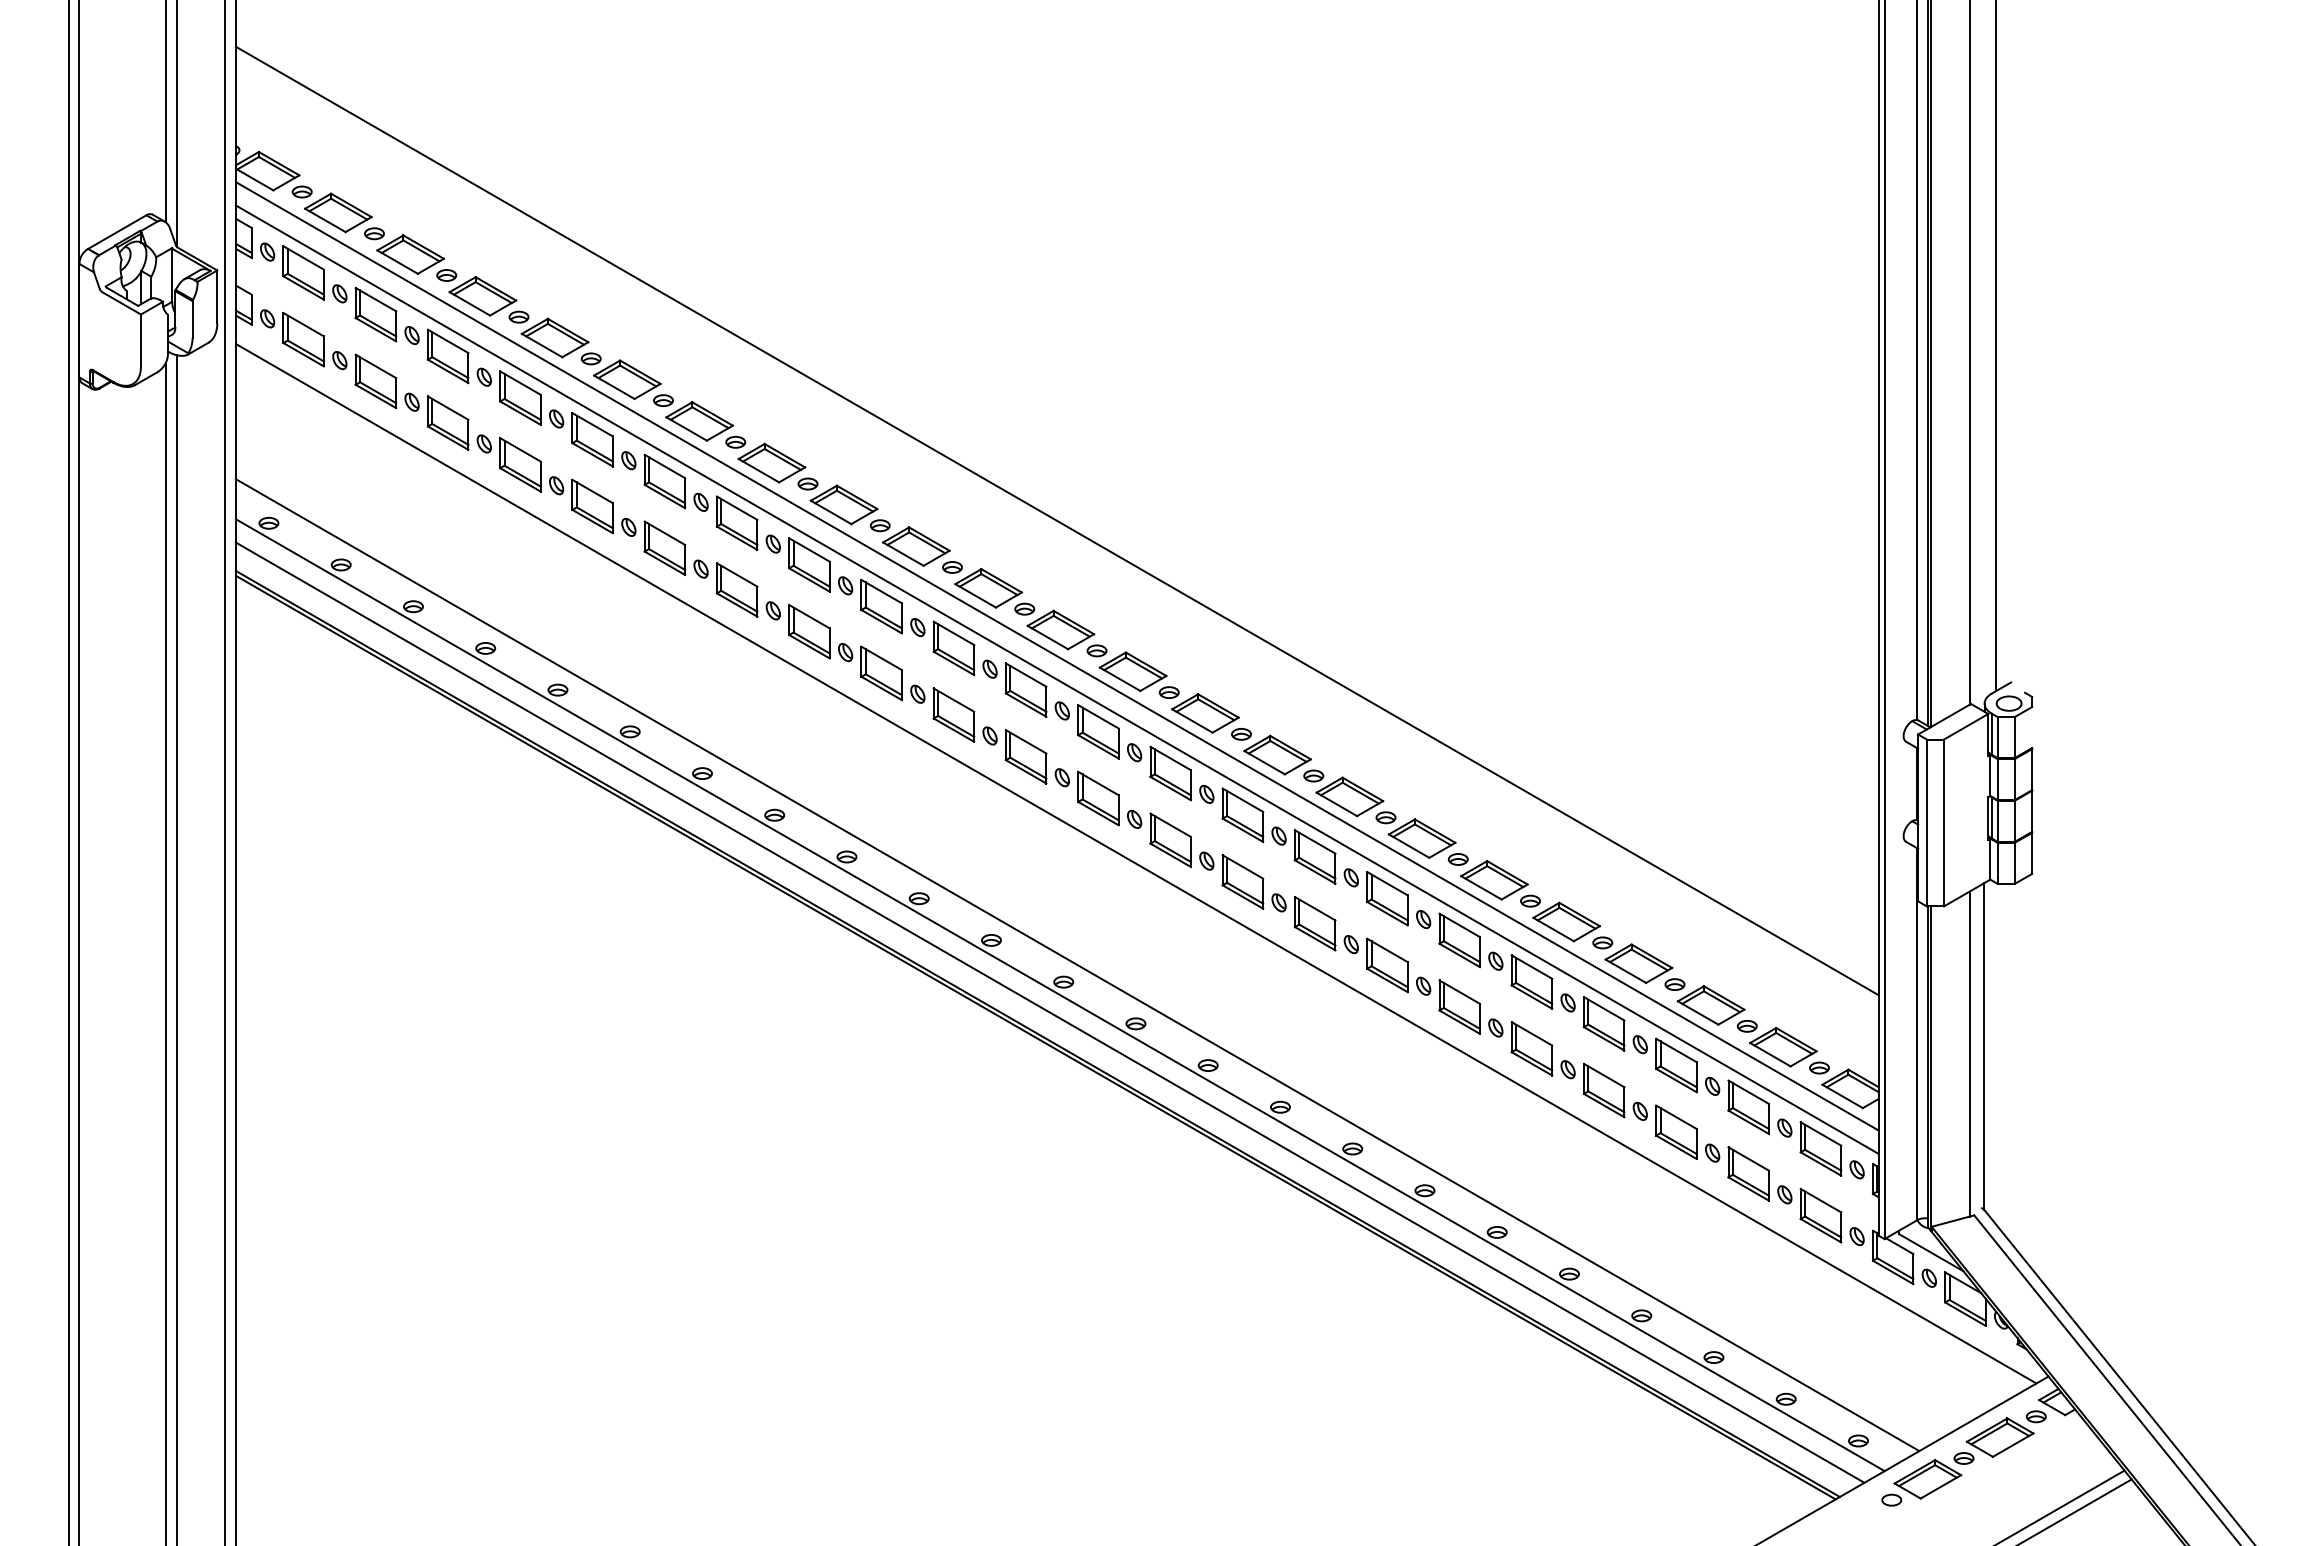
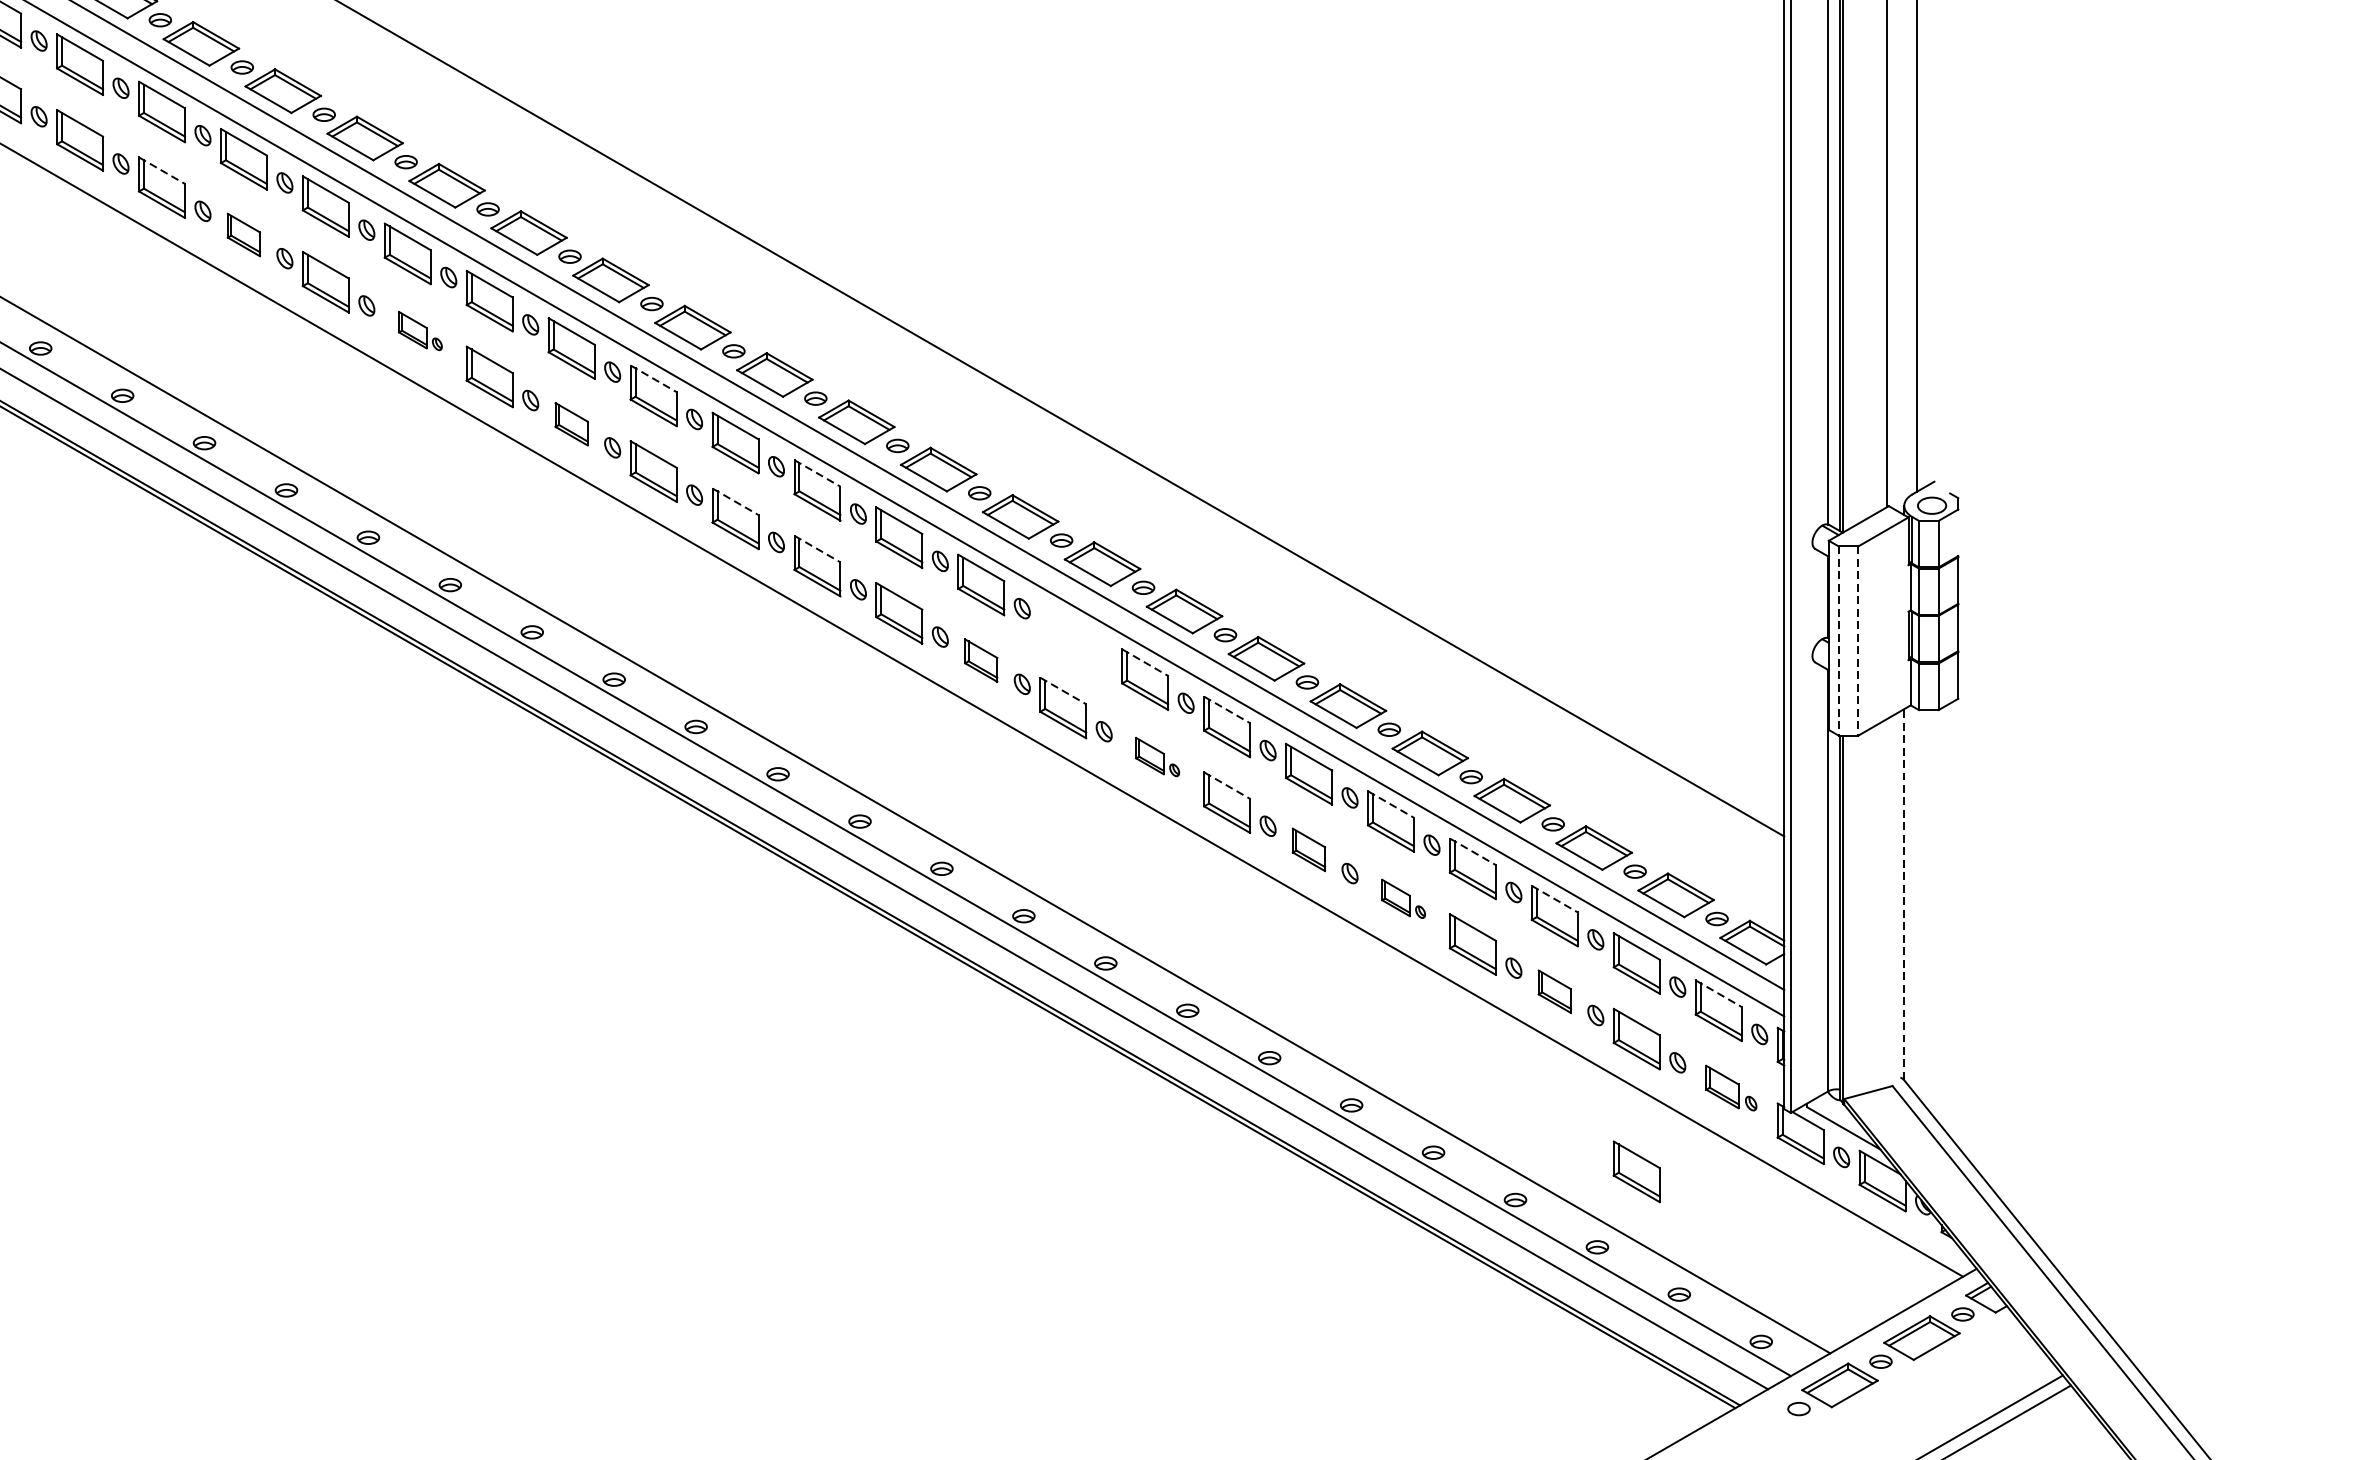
line: (448, 408) -> (162, 171), solid -> dashed
part: (520, 464) -> (243, 234), size x0.7
part: (675, 549) -> (419, 330), size x0.6
line: (882, 591) -> (654, 378), solid -> dashed
part: (809, 631) -> (571, 423), size x0.7
line: (1026, 675) -> (817, 473), solid -> dashed
line: (954, 700) -> (736, 502), solid -> dashed
line: (1026, 742) -> (817, 549), solid -> dashed
part: (1253, 816) -> (1075, 633), removed
line: (1926, 823) -> (1838, 641), solid -> dashed
line: (1944, 823) -> (1858, 641), solid -> dashed
part: (1170, 839) -> (981, 659), size x0.7
line: (1315, 842) -> (1145, 663), solid -> dashed
line: (1243, 867) -> (1063, 691), solid -> dashed
line: (1387, 883) -> (1227, 709), solid -> dashed
part: (1325, 925) -> (1156, 757), size x0.6
line: (1387, 950) -> (1227, 785), solid -> dashed
line: (1532, 967) -> (1391, 804), solid -> dashed
part: (1459, 1006) -> (1308, 849), size x0.7
line: (1604, 1009) -> (1473, 852), solid -> dashed
line: (1984, 1046) -> (1904, 894), solid -> dashed
part: (1542, 1050) -> (1402, 899), size x0.6
line: (1676, 1050) -> (1554, 899), solid -> dashed
line: (1969, 1053) -> (1887, 902), removed
part: (1676, 1131) -> (1554, 990), size x0.7
line: (1821, 1134) -> (1719, 994), solid -> dashed
part: (1831, 1217) -> (1730, 1088), size x0.7
part: (1748, 1290) -> (1636, 1171), added

